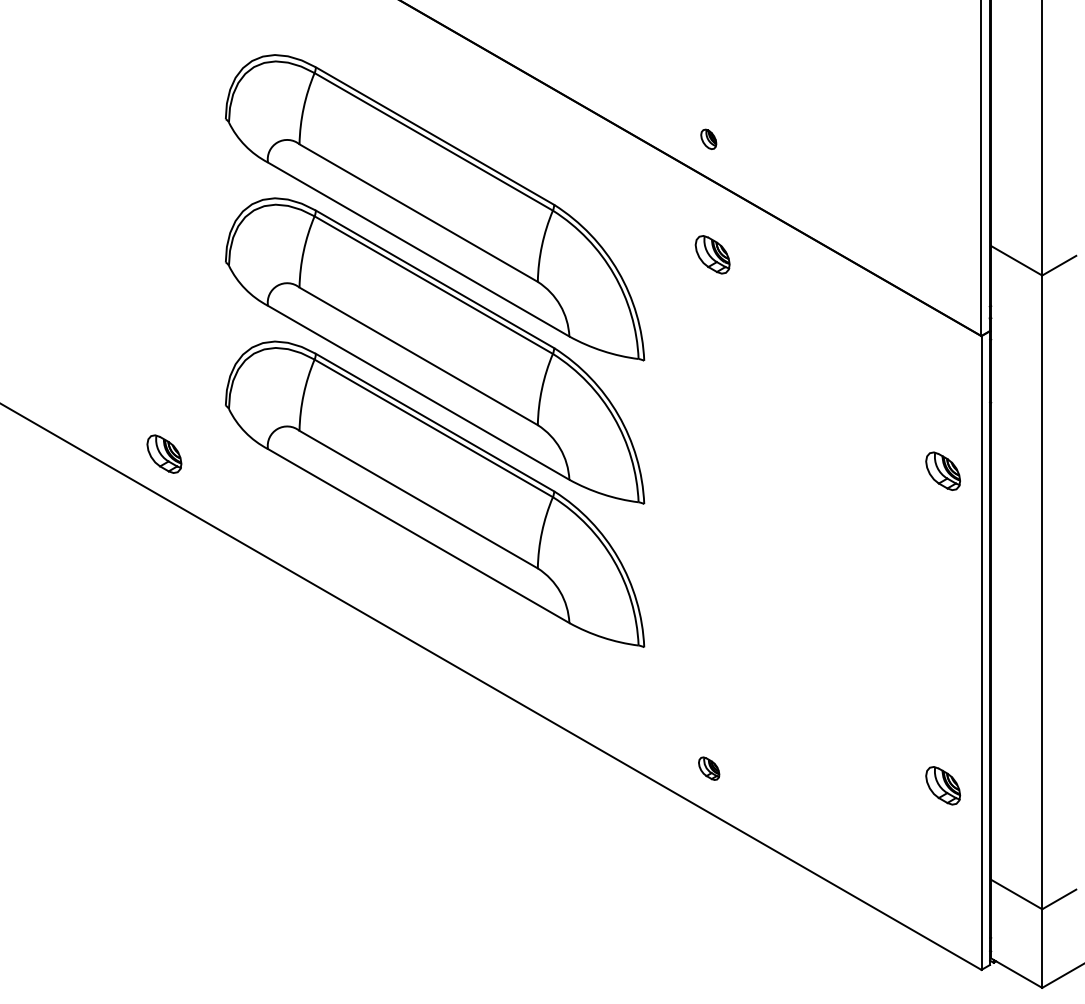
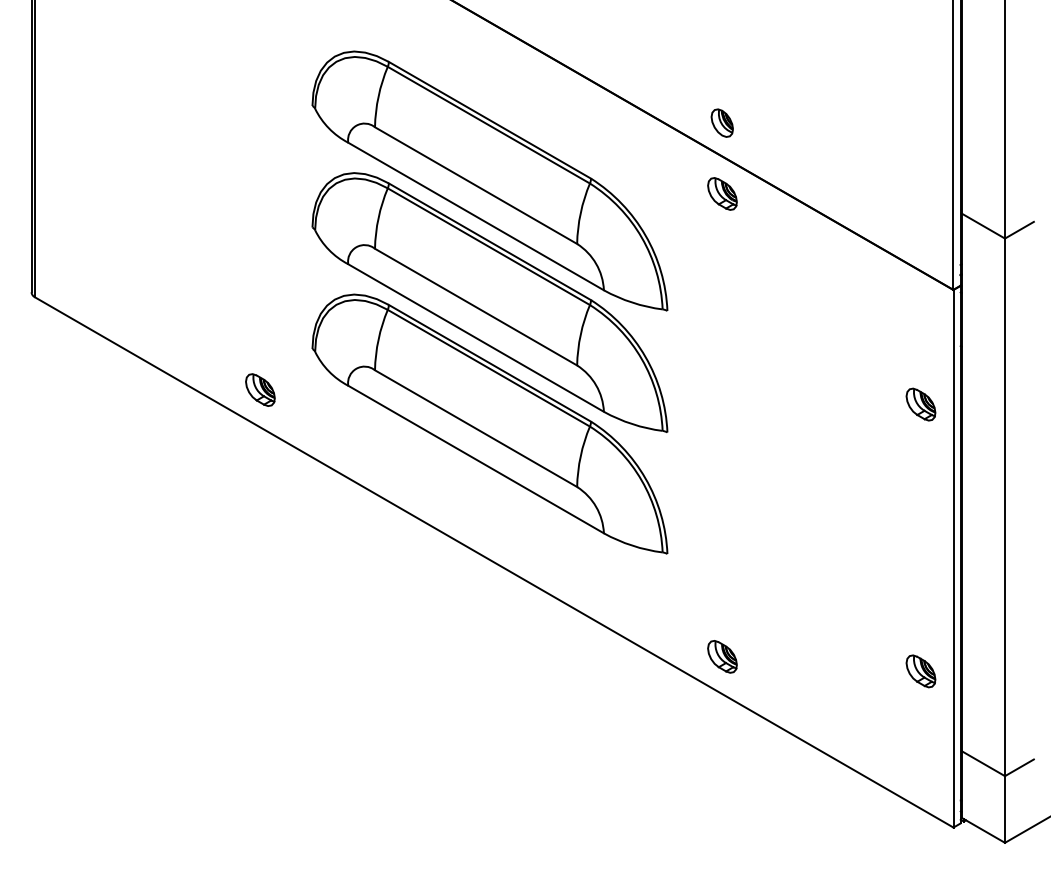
part: (707, 138) -> (721, 122), size x1.67
part: (712, 254) -> (722, 193), moved
part: (709, 768) -> (722, 656), size x1.67

